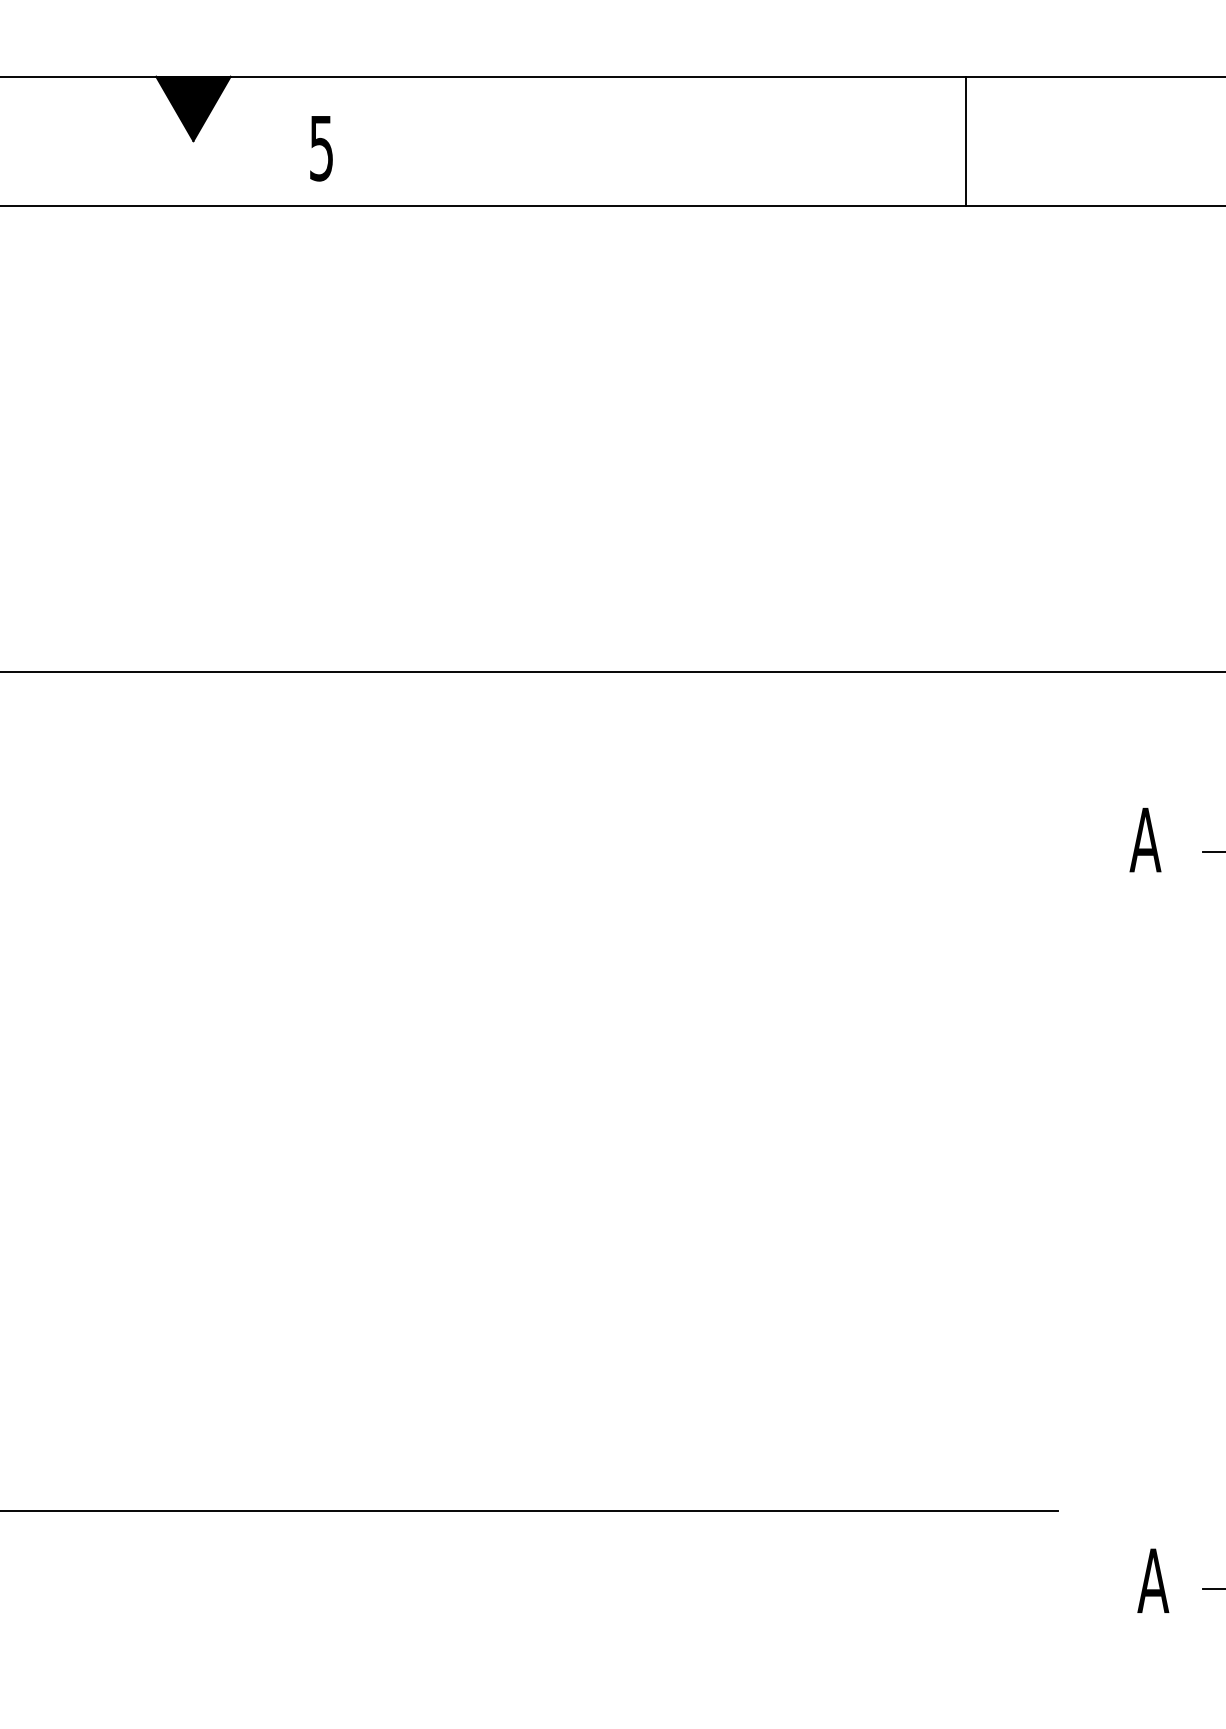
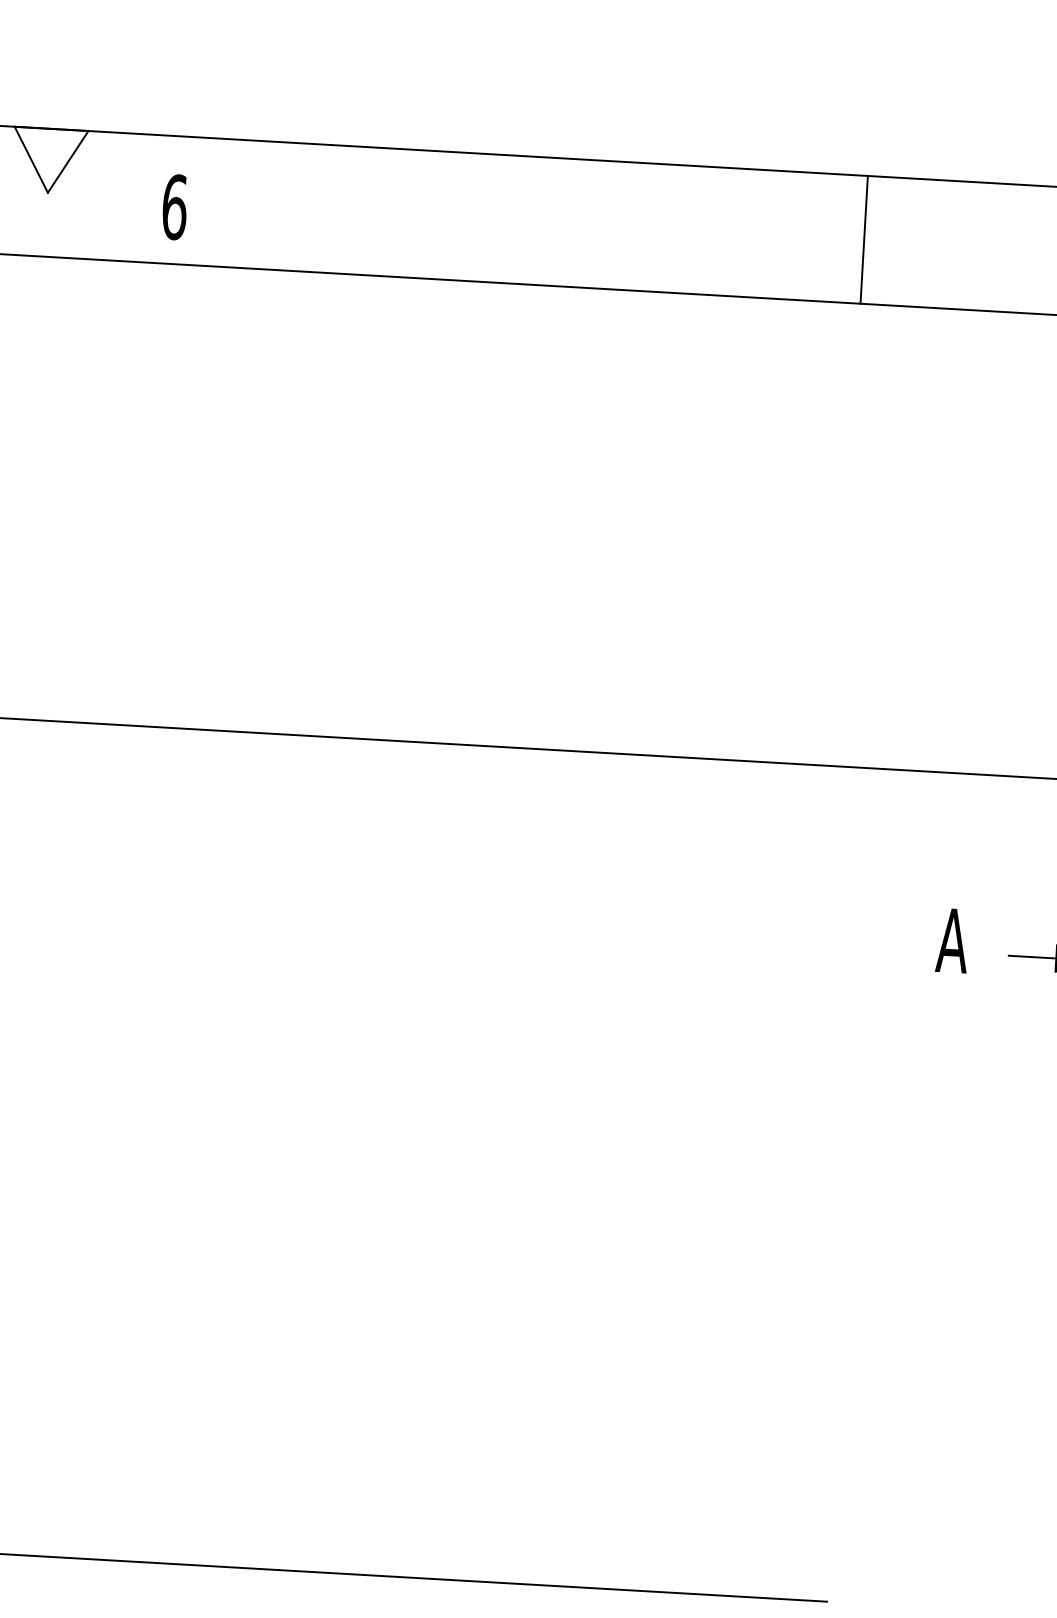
fill: (193, 108) -> (49, 160), removed
line: (966, 140) -> (864, 239), moved
text: (321, 148) -> (174, 207), 5 -> 6

